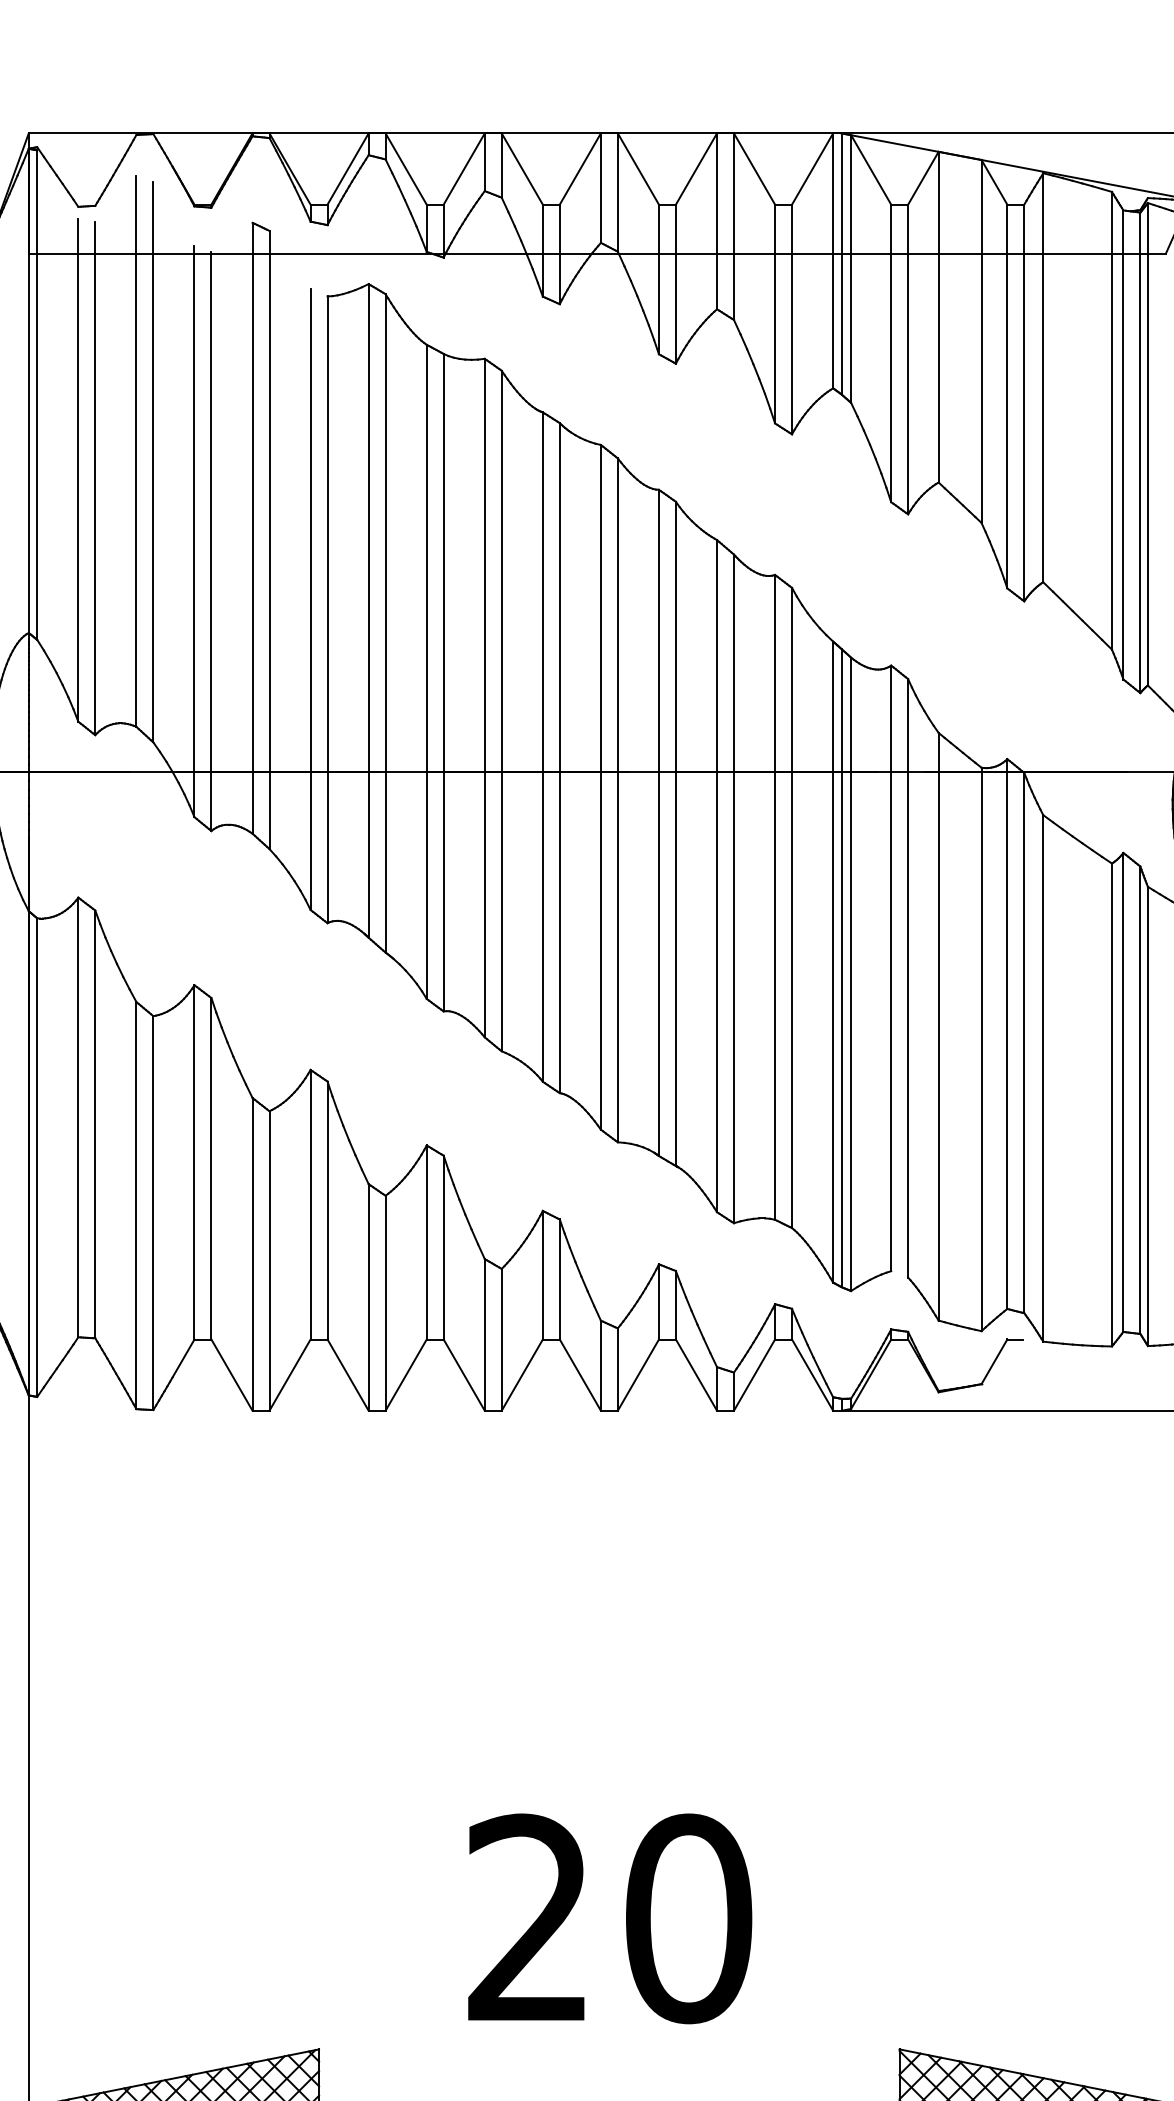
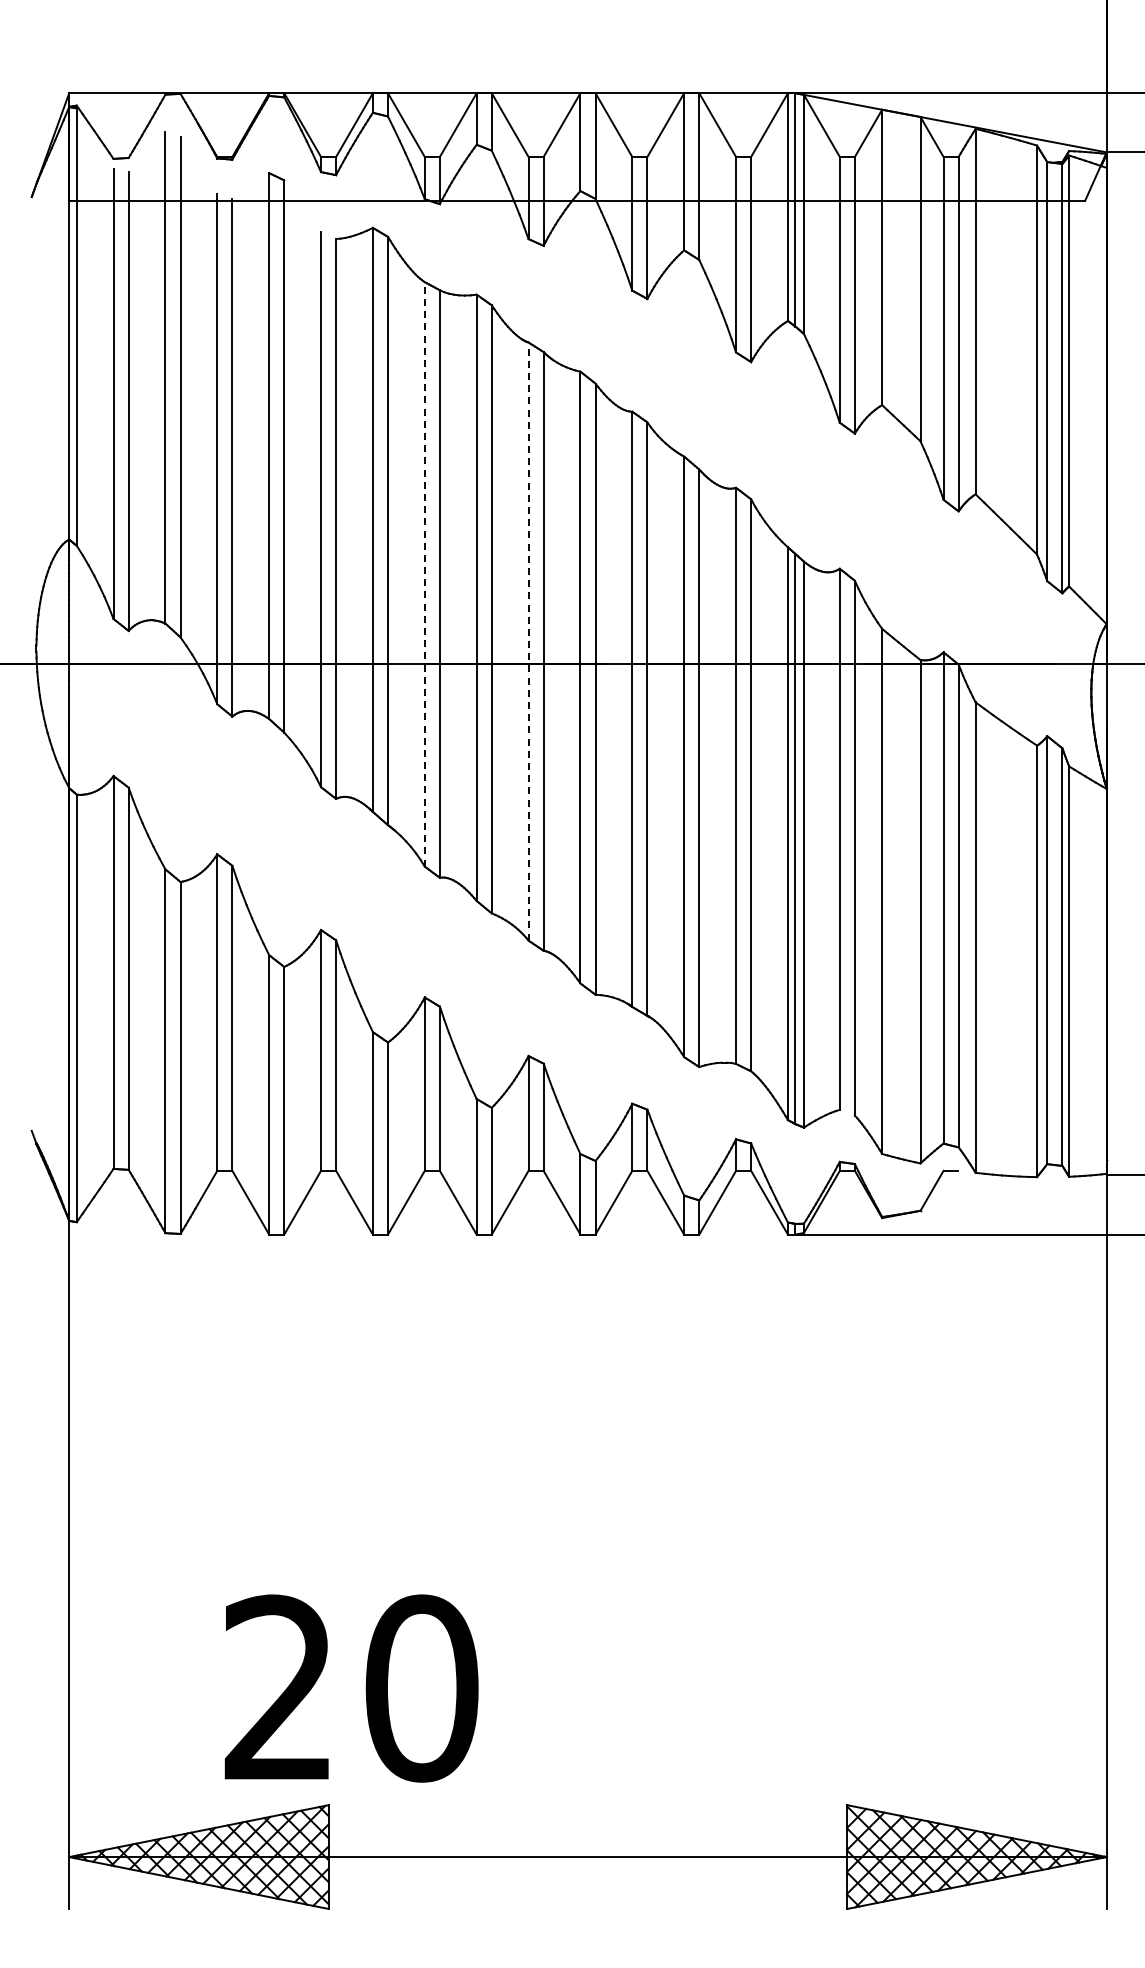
line: (426, 670) -> (424, 573), solid -> dashed
line: (542, 746) -> (528, 641), solid -> dashed
text: (609, 1918) -> (351, 1688), moved

